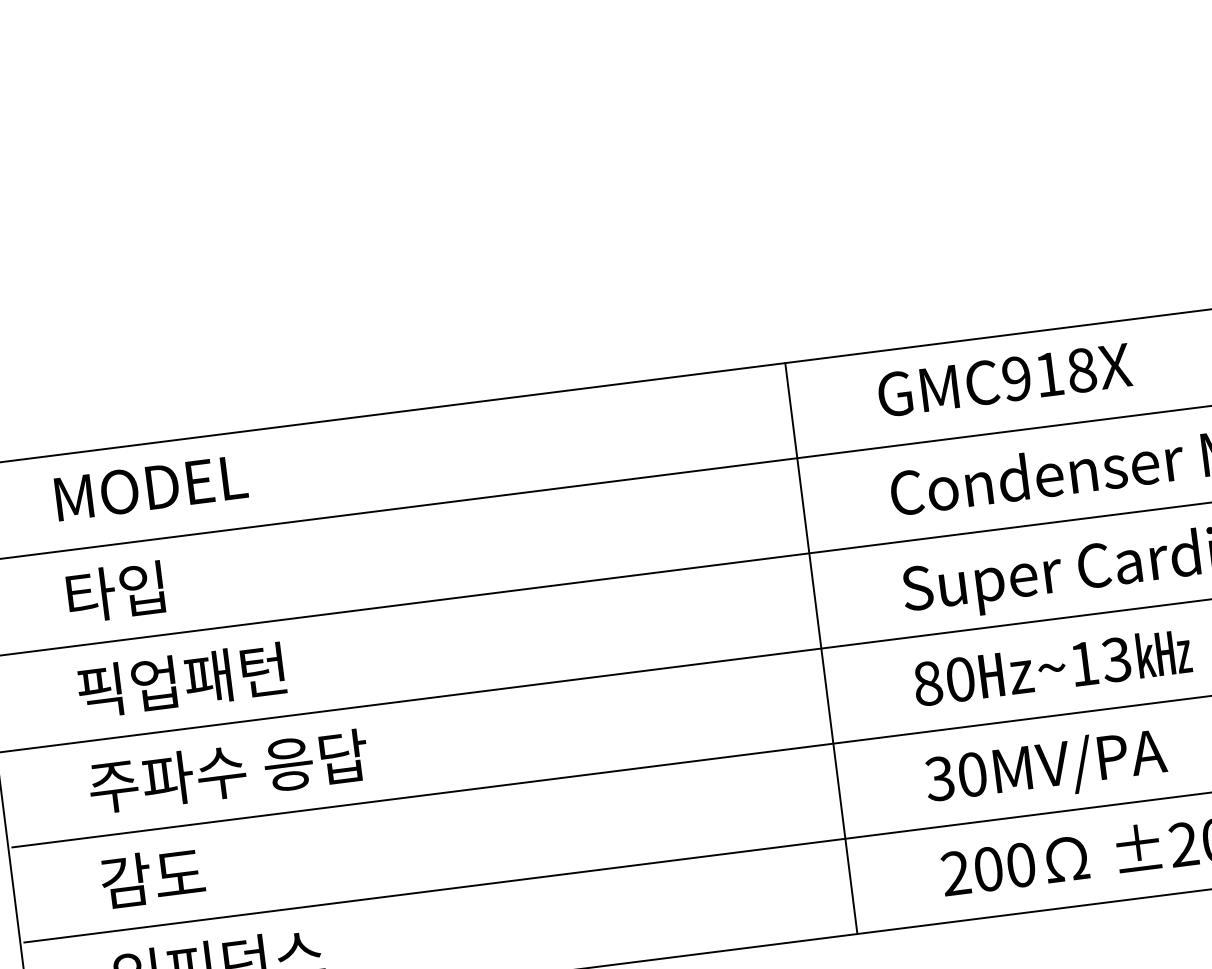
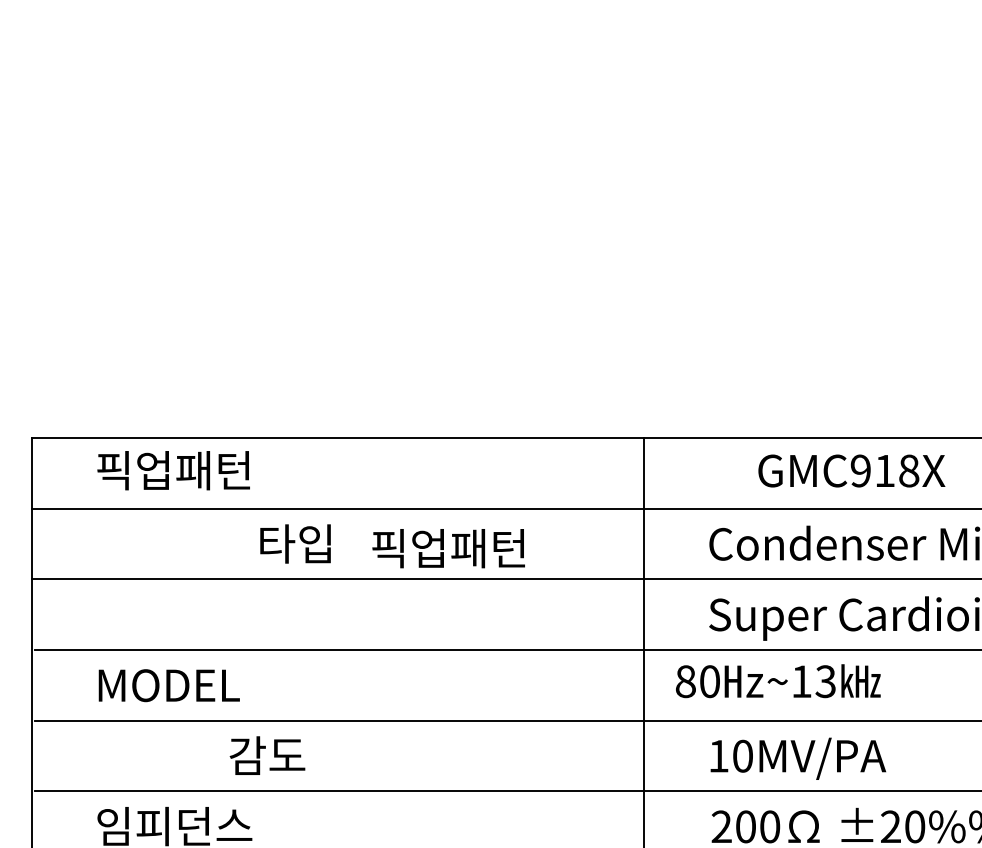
text: (1004, 379) -> (851, 470), moved
text: (156, 486) -> (173, 470), MODEL -> 픽업패턴
text: (115, 591) -> (295, 543), moved
text: (1052, 667) -> (778, 681), moved
text: (181, 680) -> (448, 548), moved
text: (228, 770) -> (199, 684), 주파수 응답 -> MODEL
text: (939, 777) -> (718, 755), 30MV/PA -> 10MV/PA
text: (152, 877) -> (267, 755), moved

